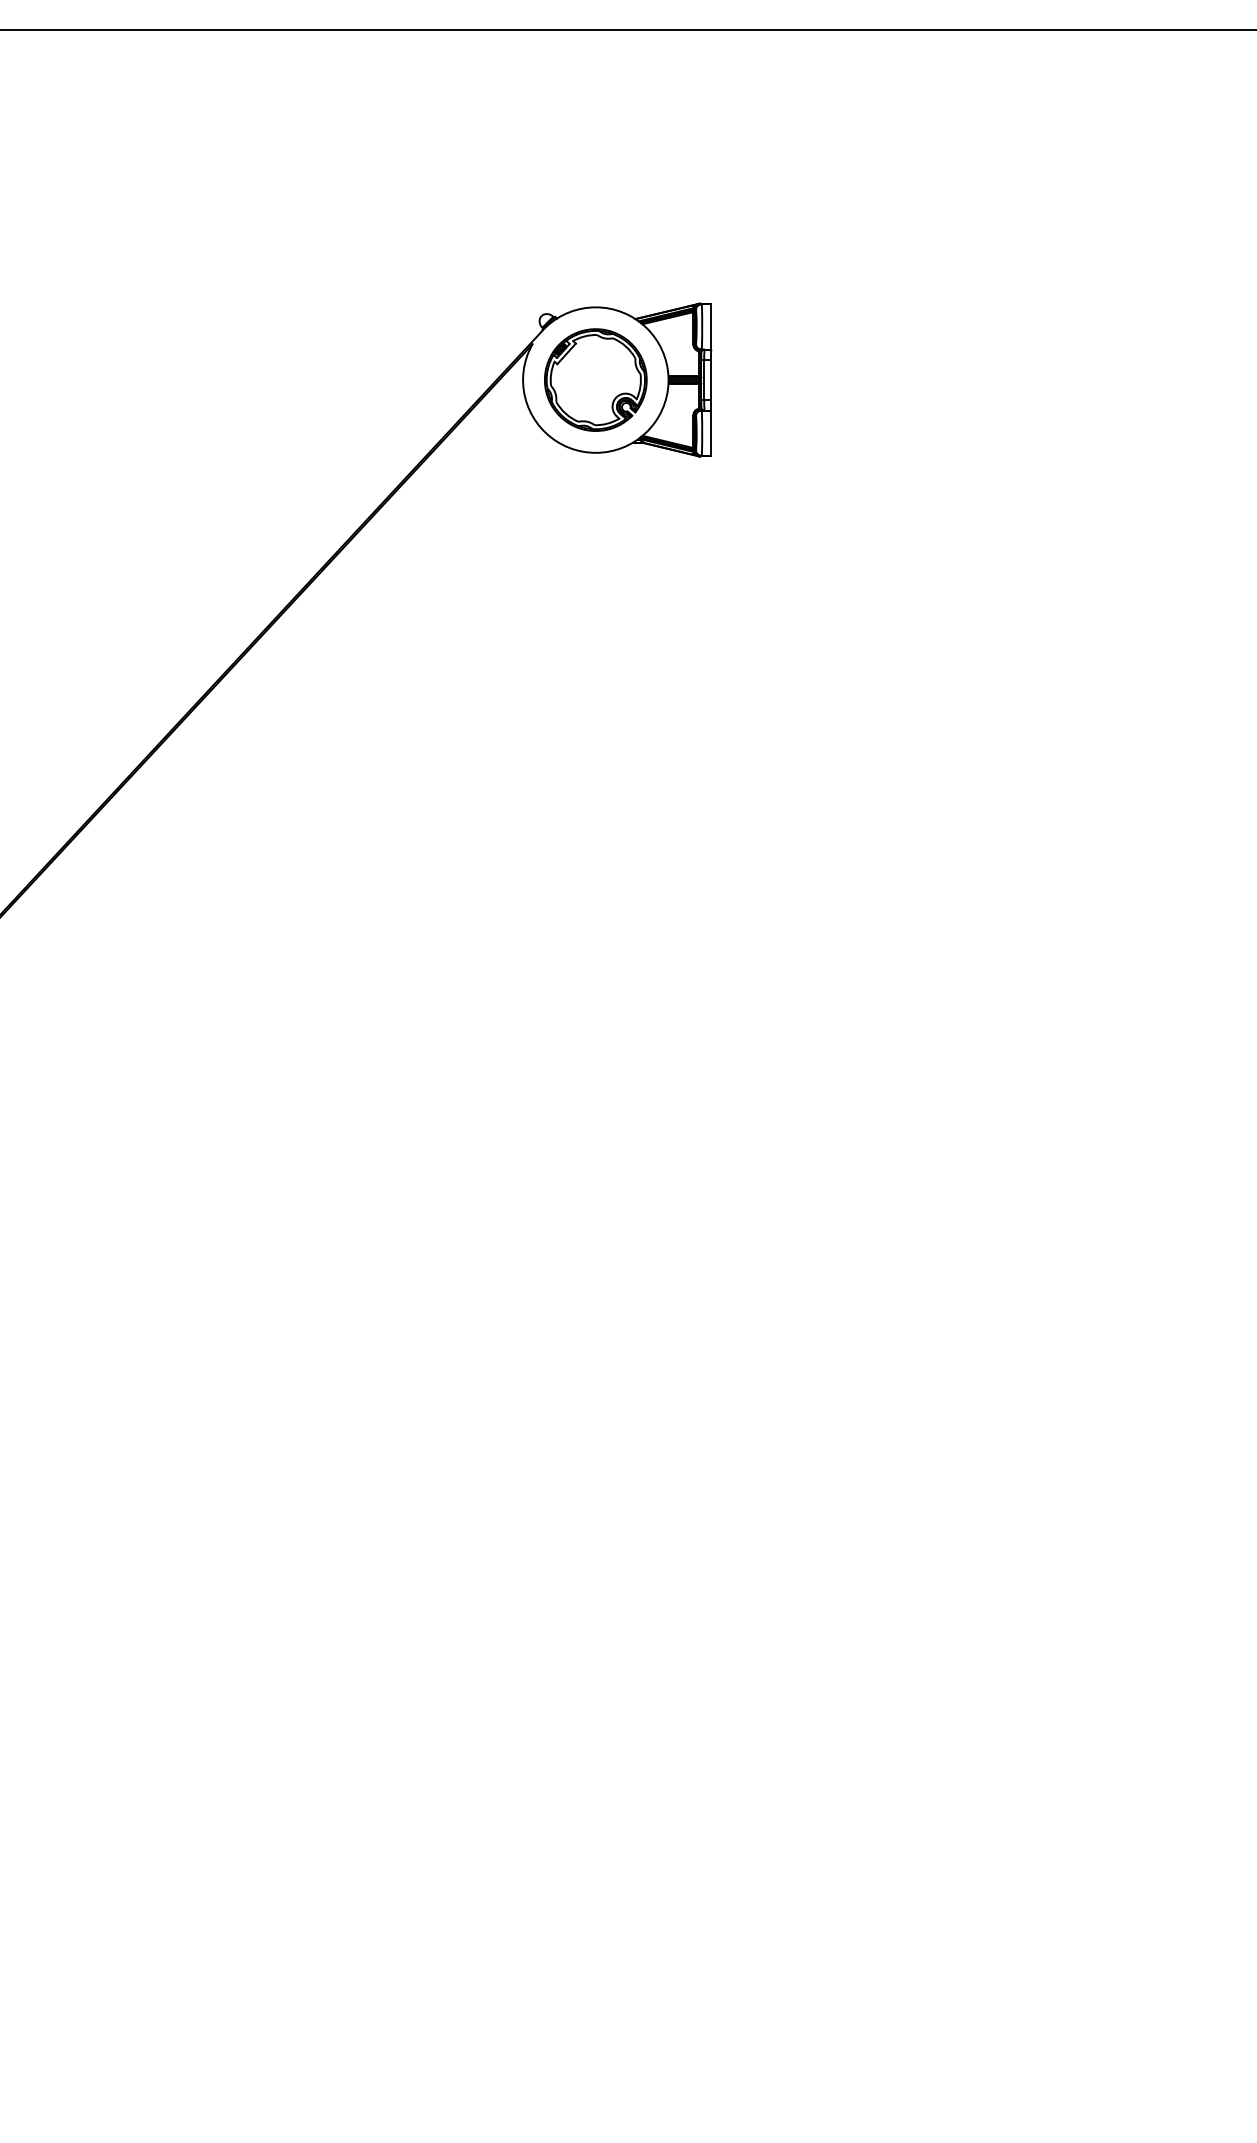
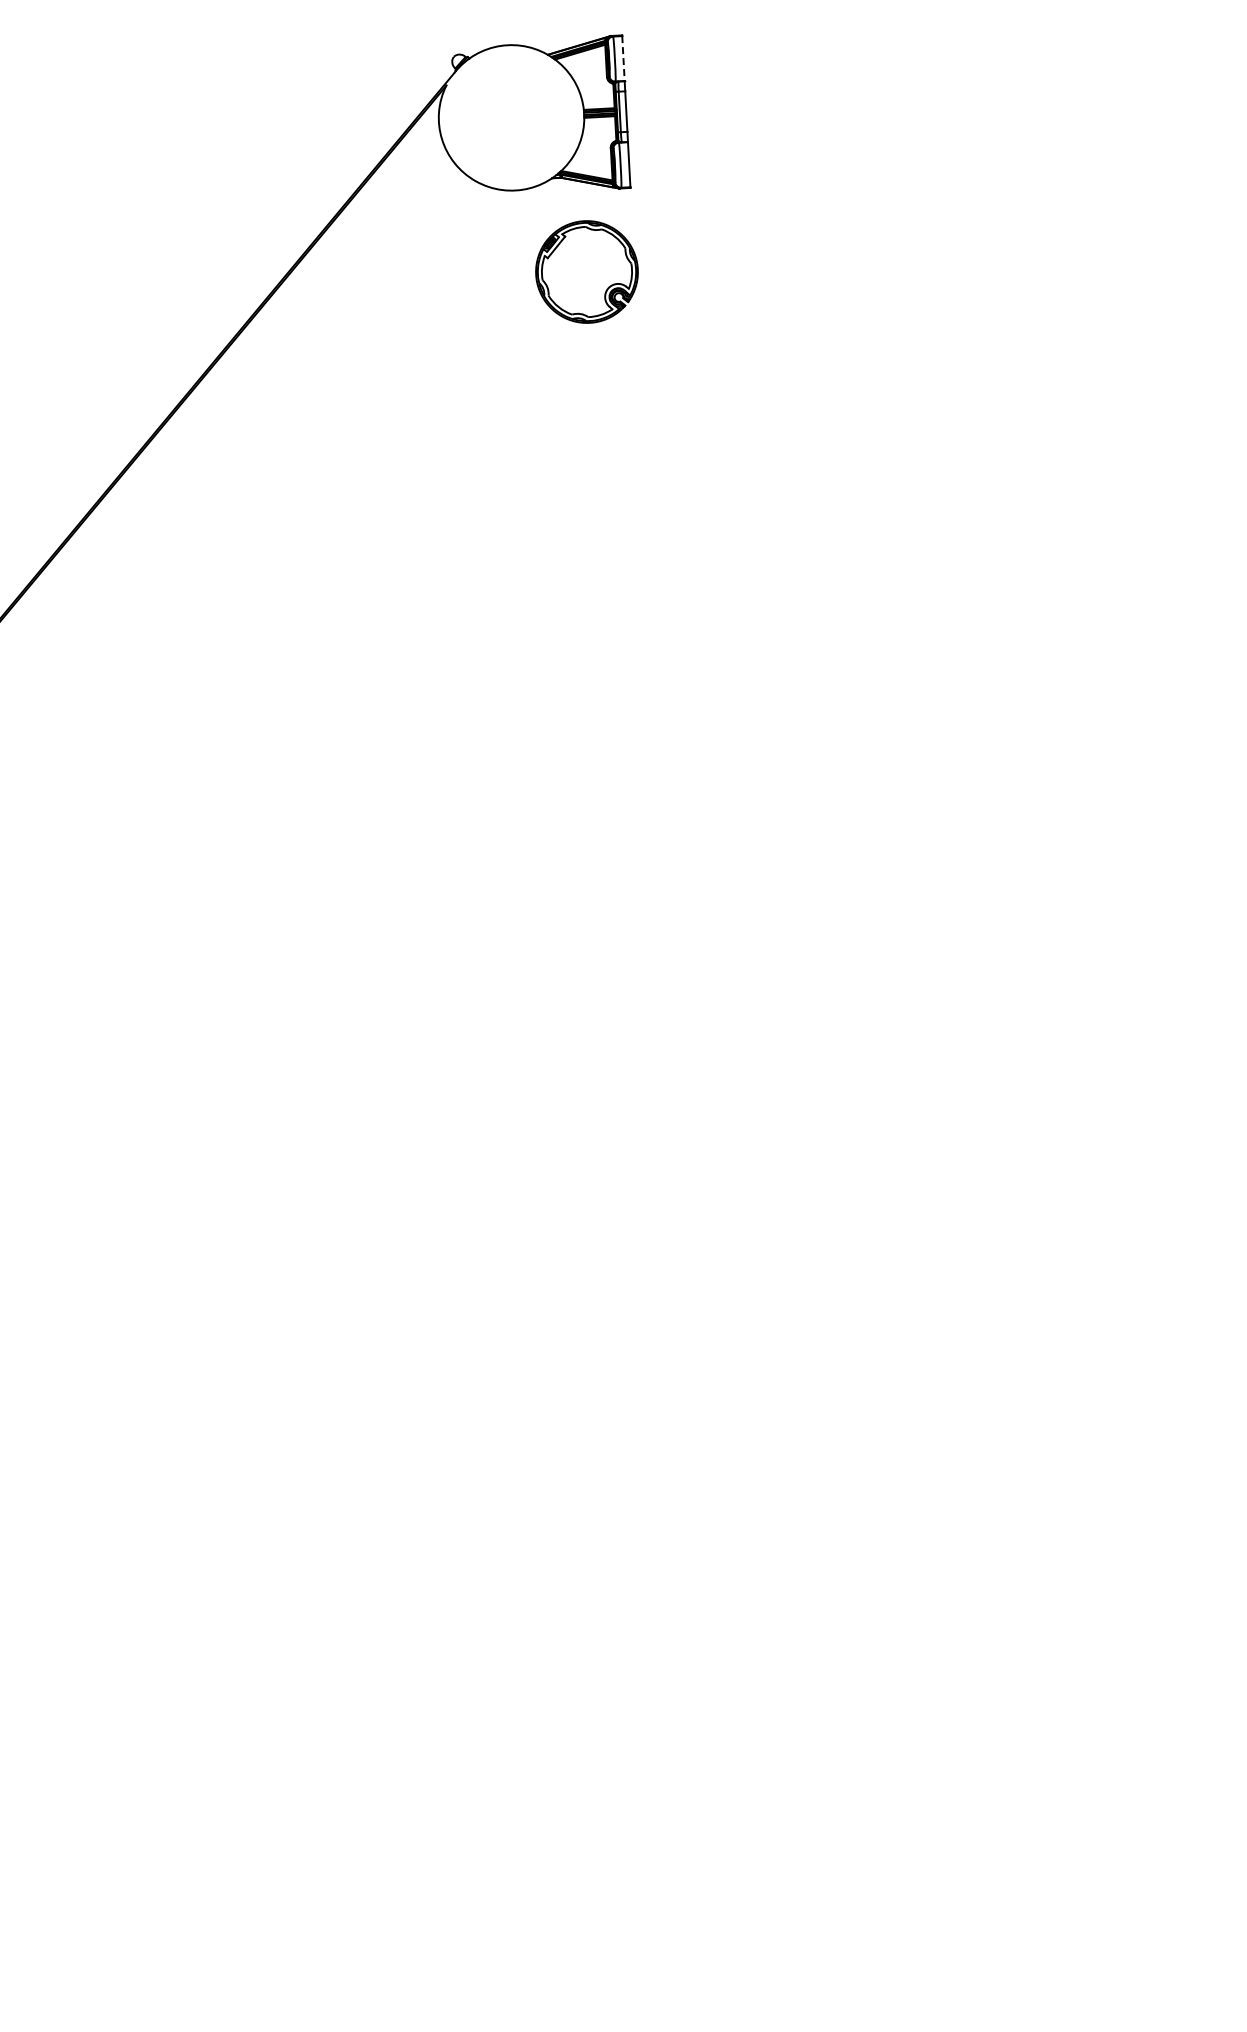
line: (710, 327) -> (623, 59), solid -> dashed
part: (595, 379) -> (586, 271), moved

